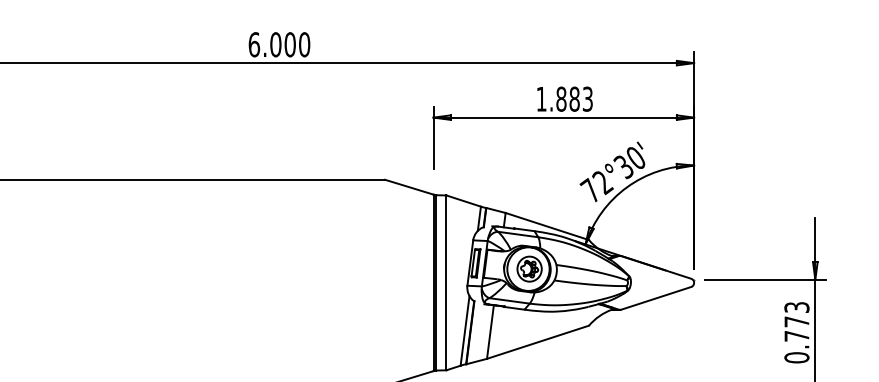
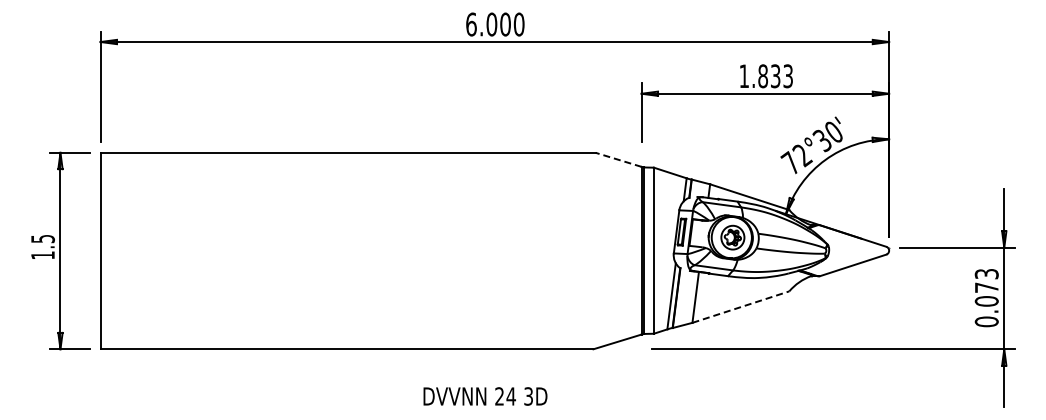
text: (574, 99) -> (775, 76), 1.883 -> 1.833
line: (409, 186) -> (618, 159), solid -> dashed
text: (796, 336) -> (986, 301), 0.773 -> 0.073
line: (537, 342) -> (740, 307), solid -> dashed

